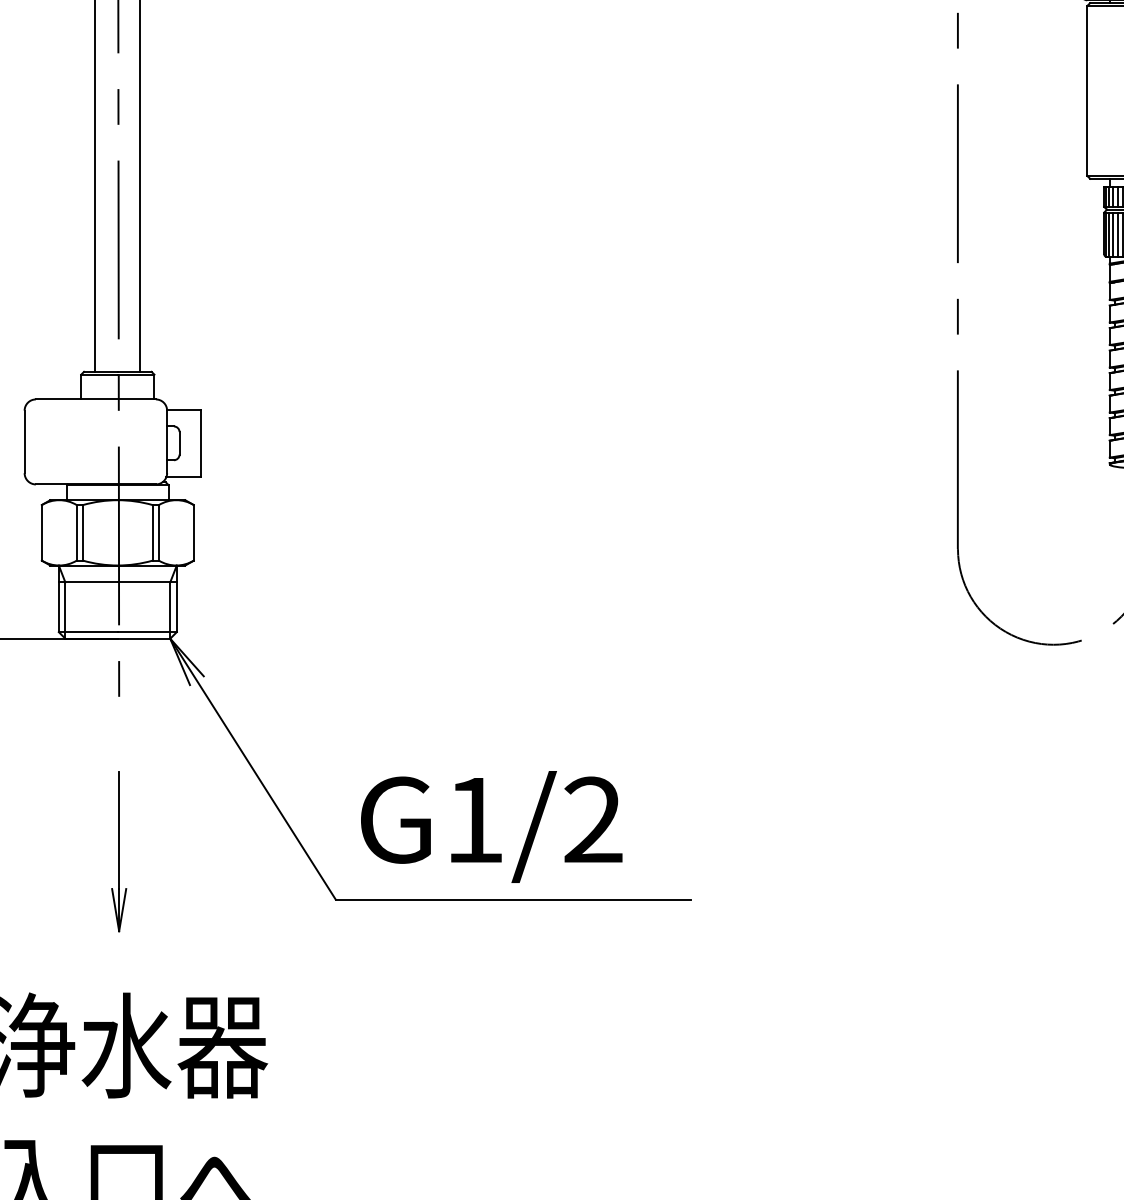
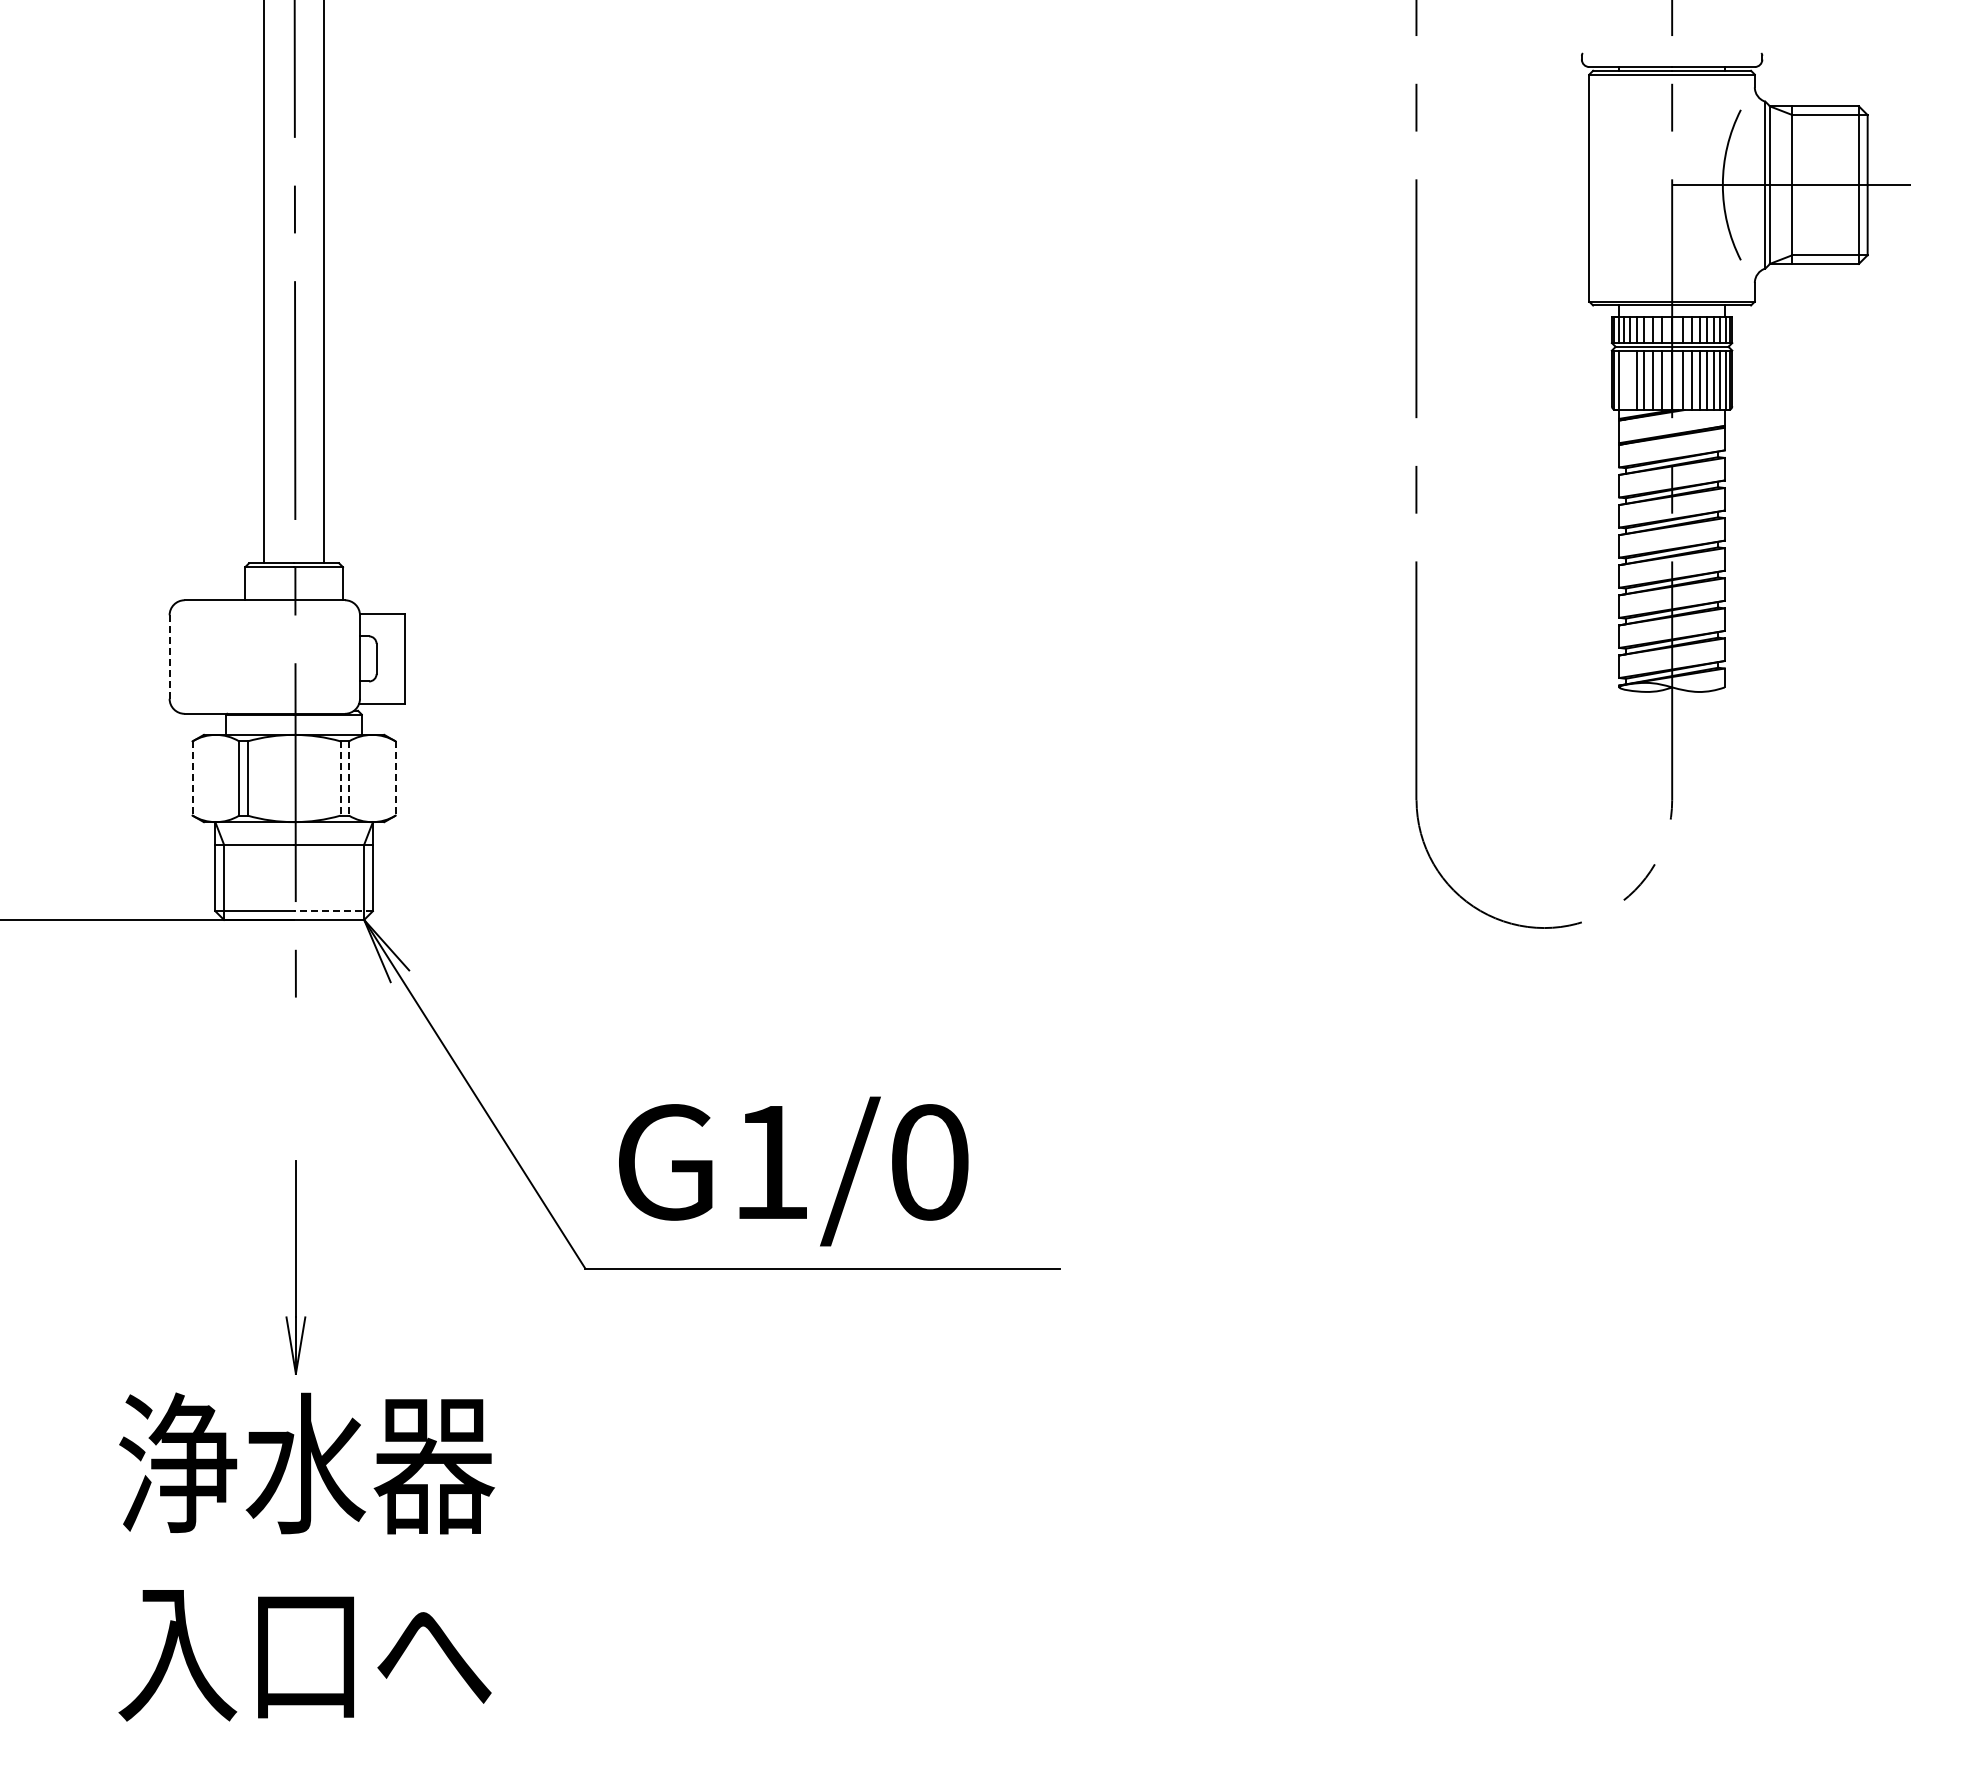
line: (1112, 234) -> (1623, 380), removed
line: (1117, 234) -> (1629, 380), removed
line: (24, 442) -> (169, 657), solid -> dashed
line: (41, 533) -> (192, 779), solid -> dashed
line: (152, 533) -> (340, 779), solid -> dashed
line: (159, 533) -> (349, 779), solid -> dashed
line: (193, 533) -> (395, 779), solid -> dashed
line: (147, 632) -> (333, 911), solid -> dashed
text: (593, 820) -> (929, 1162), G1/2 -> G1/0
part: (118, 851) -> (295, 1267), moved

